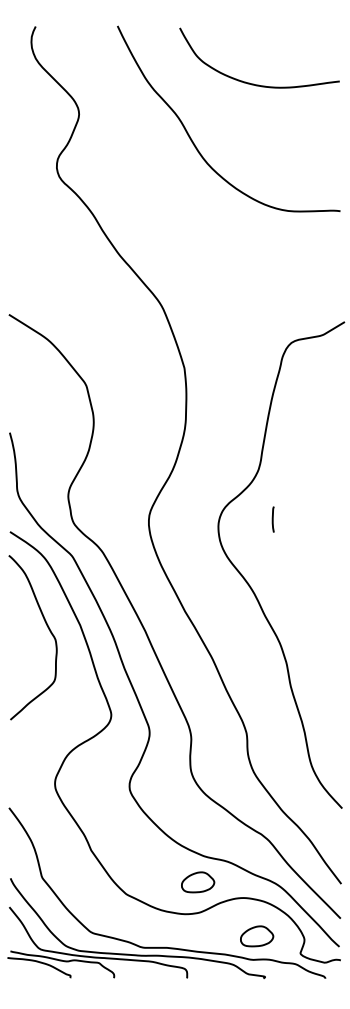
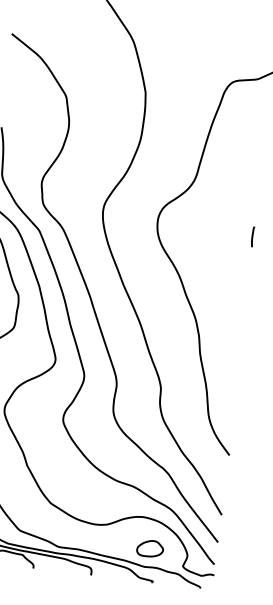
line: (272, 519) -> (252, 236), moved
part: (198, 882) -> (108, 500), removed

